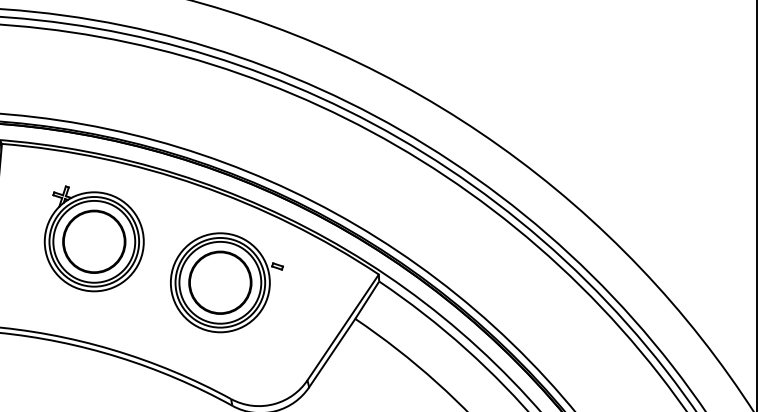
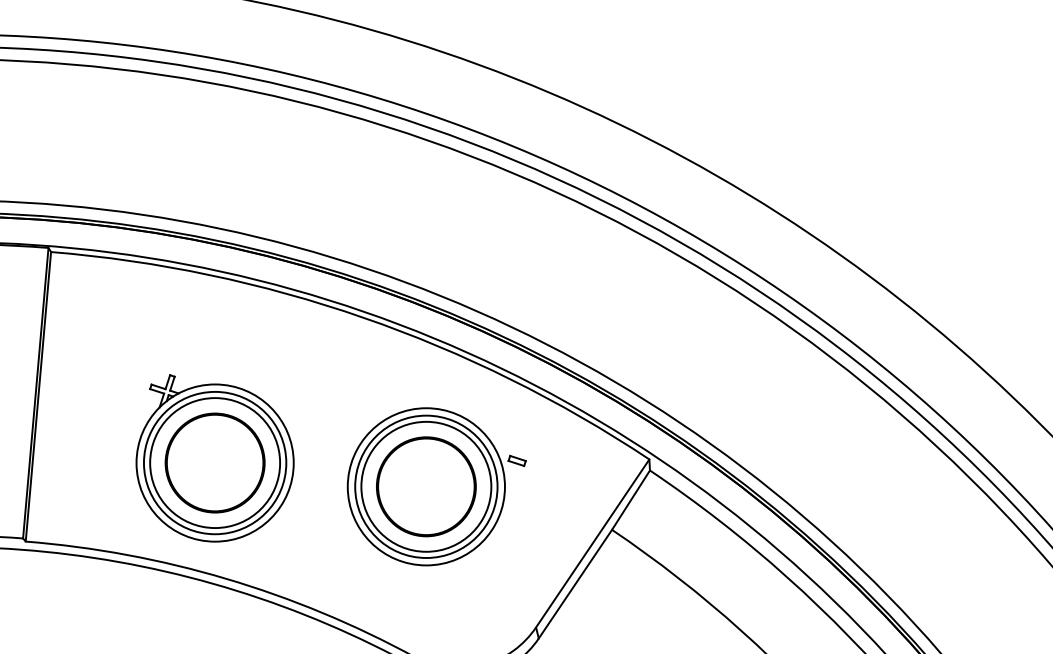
part: (93, 238) -> (213, 457), moved
part: (226, 282) -> (436, 486), moved

